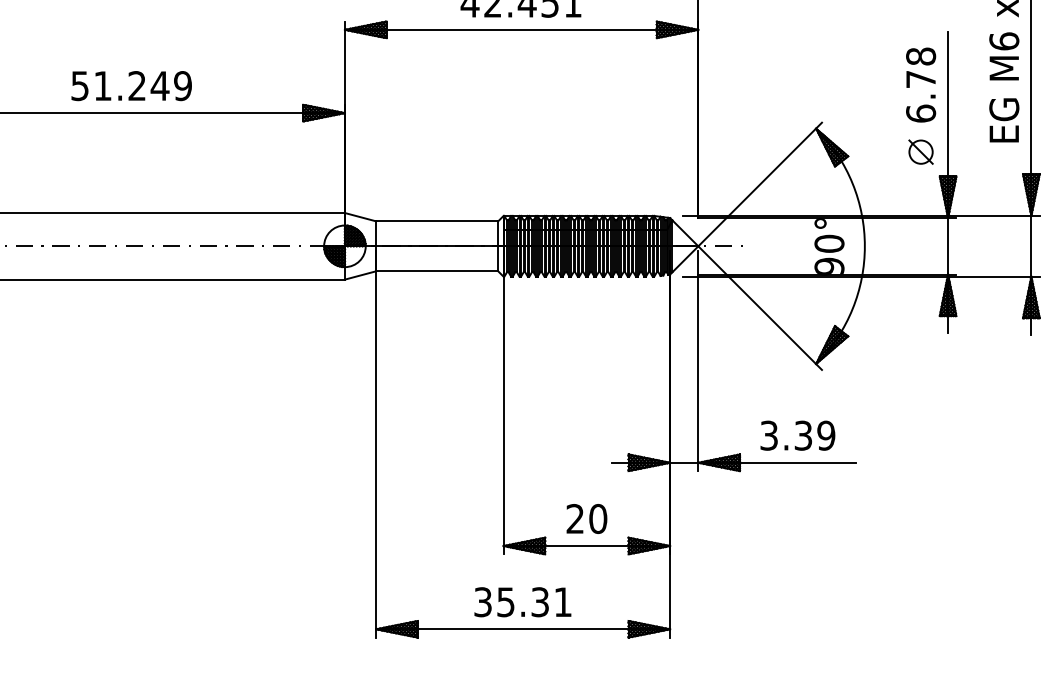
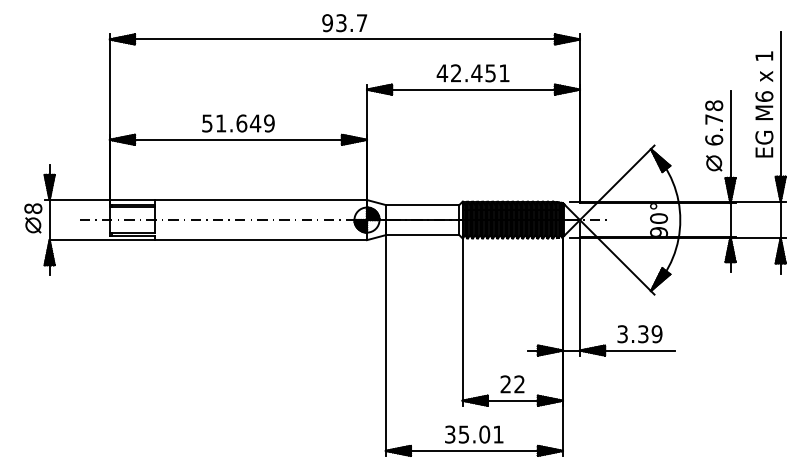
text: (136, 86) -> (241, 123), 51.249 -> 51.649
text: (597, 519) -> (519, 384), 20 -> 22
text: (539, 602) -> (484, 434), 35.31 -> 35.01

